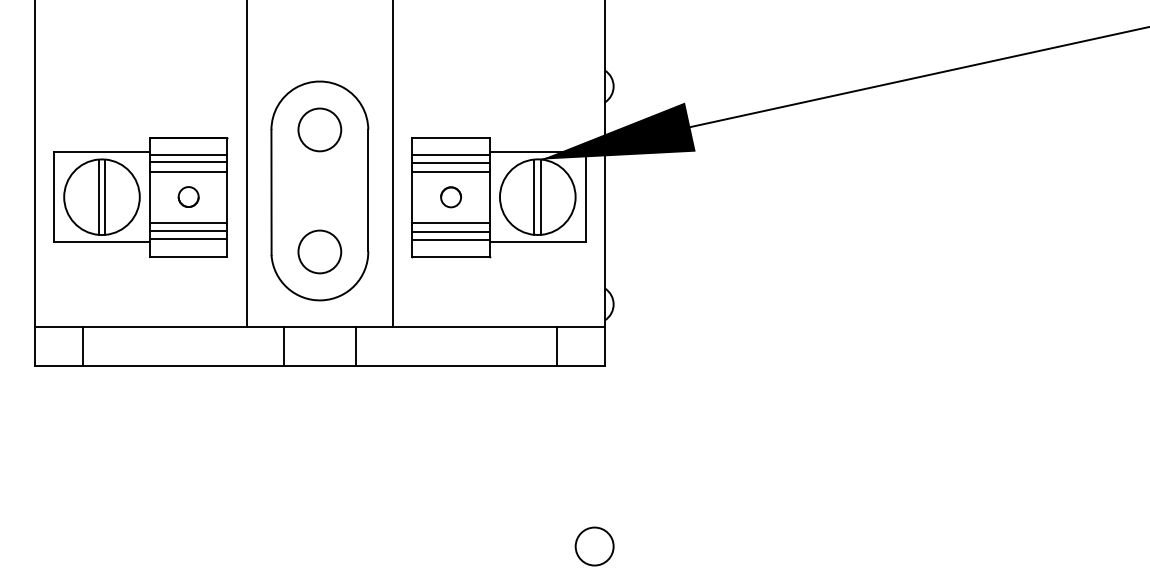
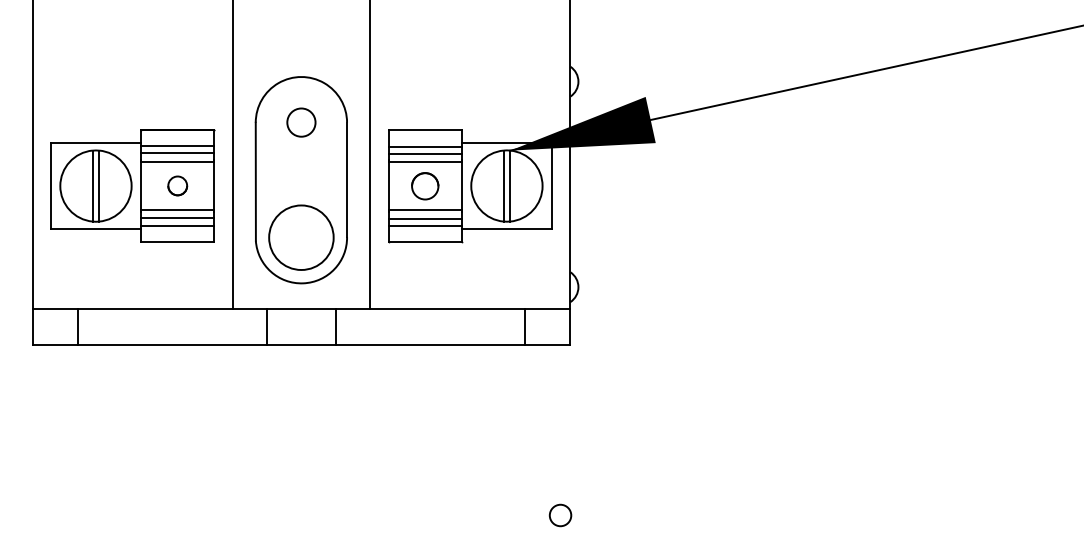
circle: (319, 129) -> (301, 122), size x0.7
part: (450, 196) -> (424, 185), size x1.4
circle: (319, 251) -> (301, 237), size x1.6
circle: (594, 546) -> (560, 515), size x0.6

